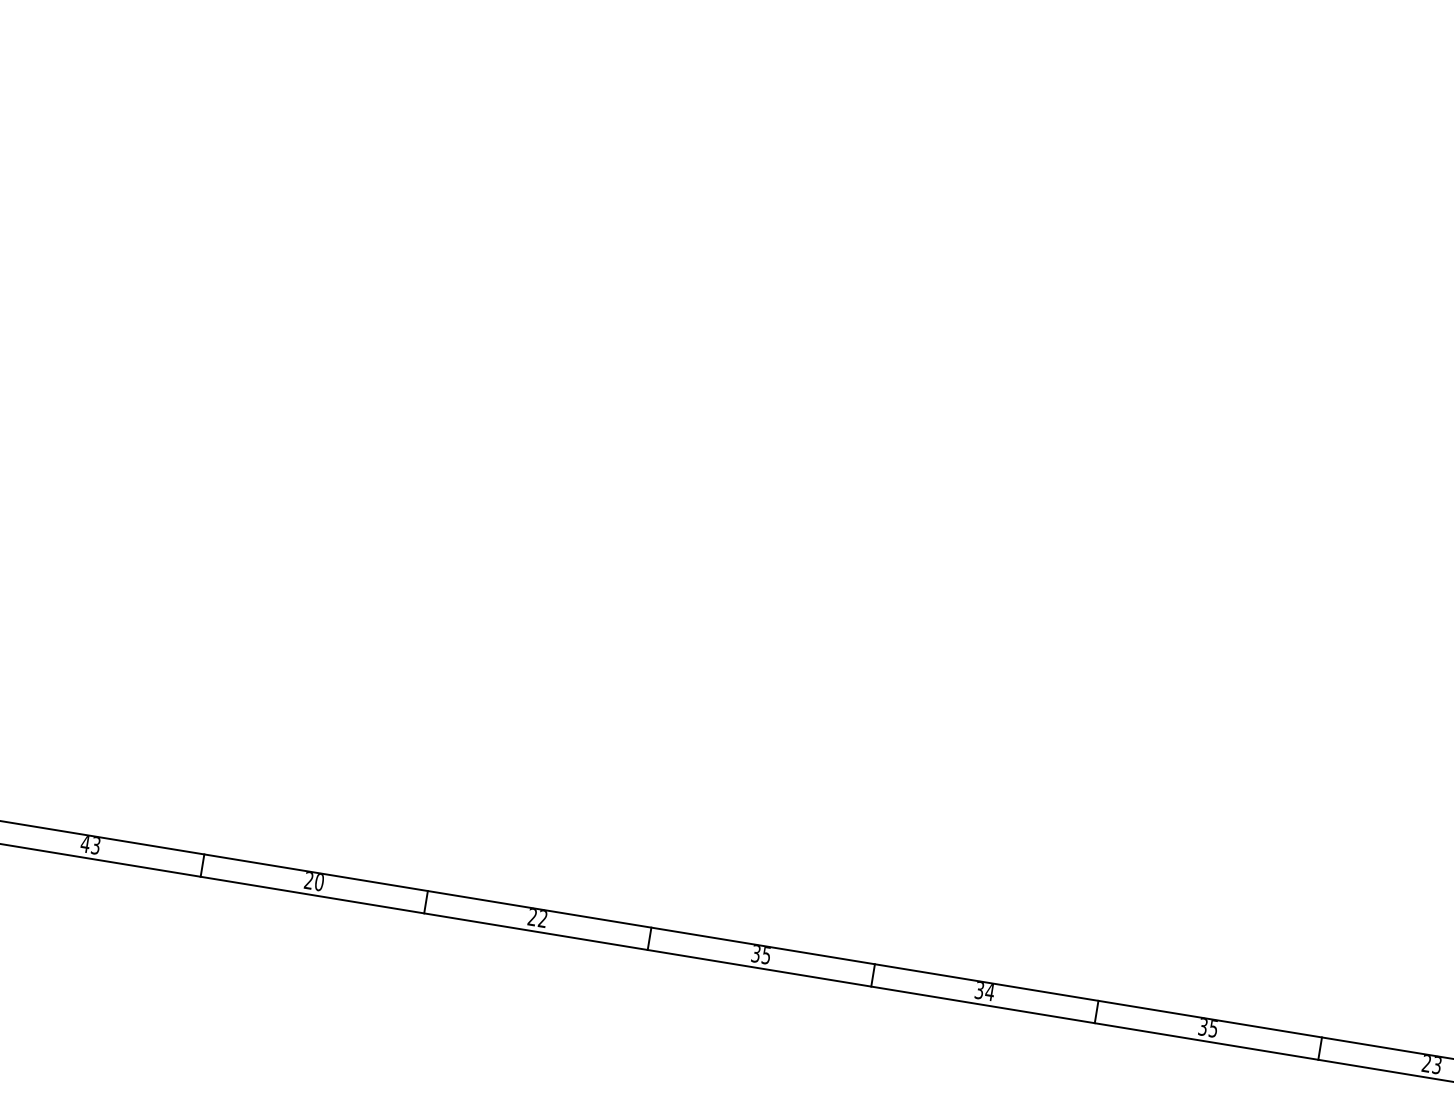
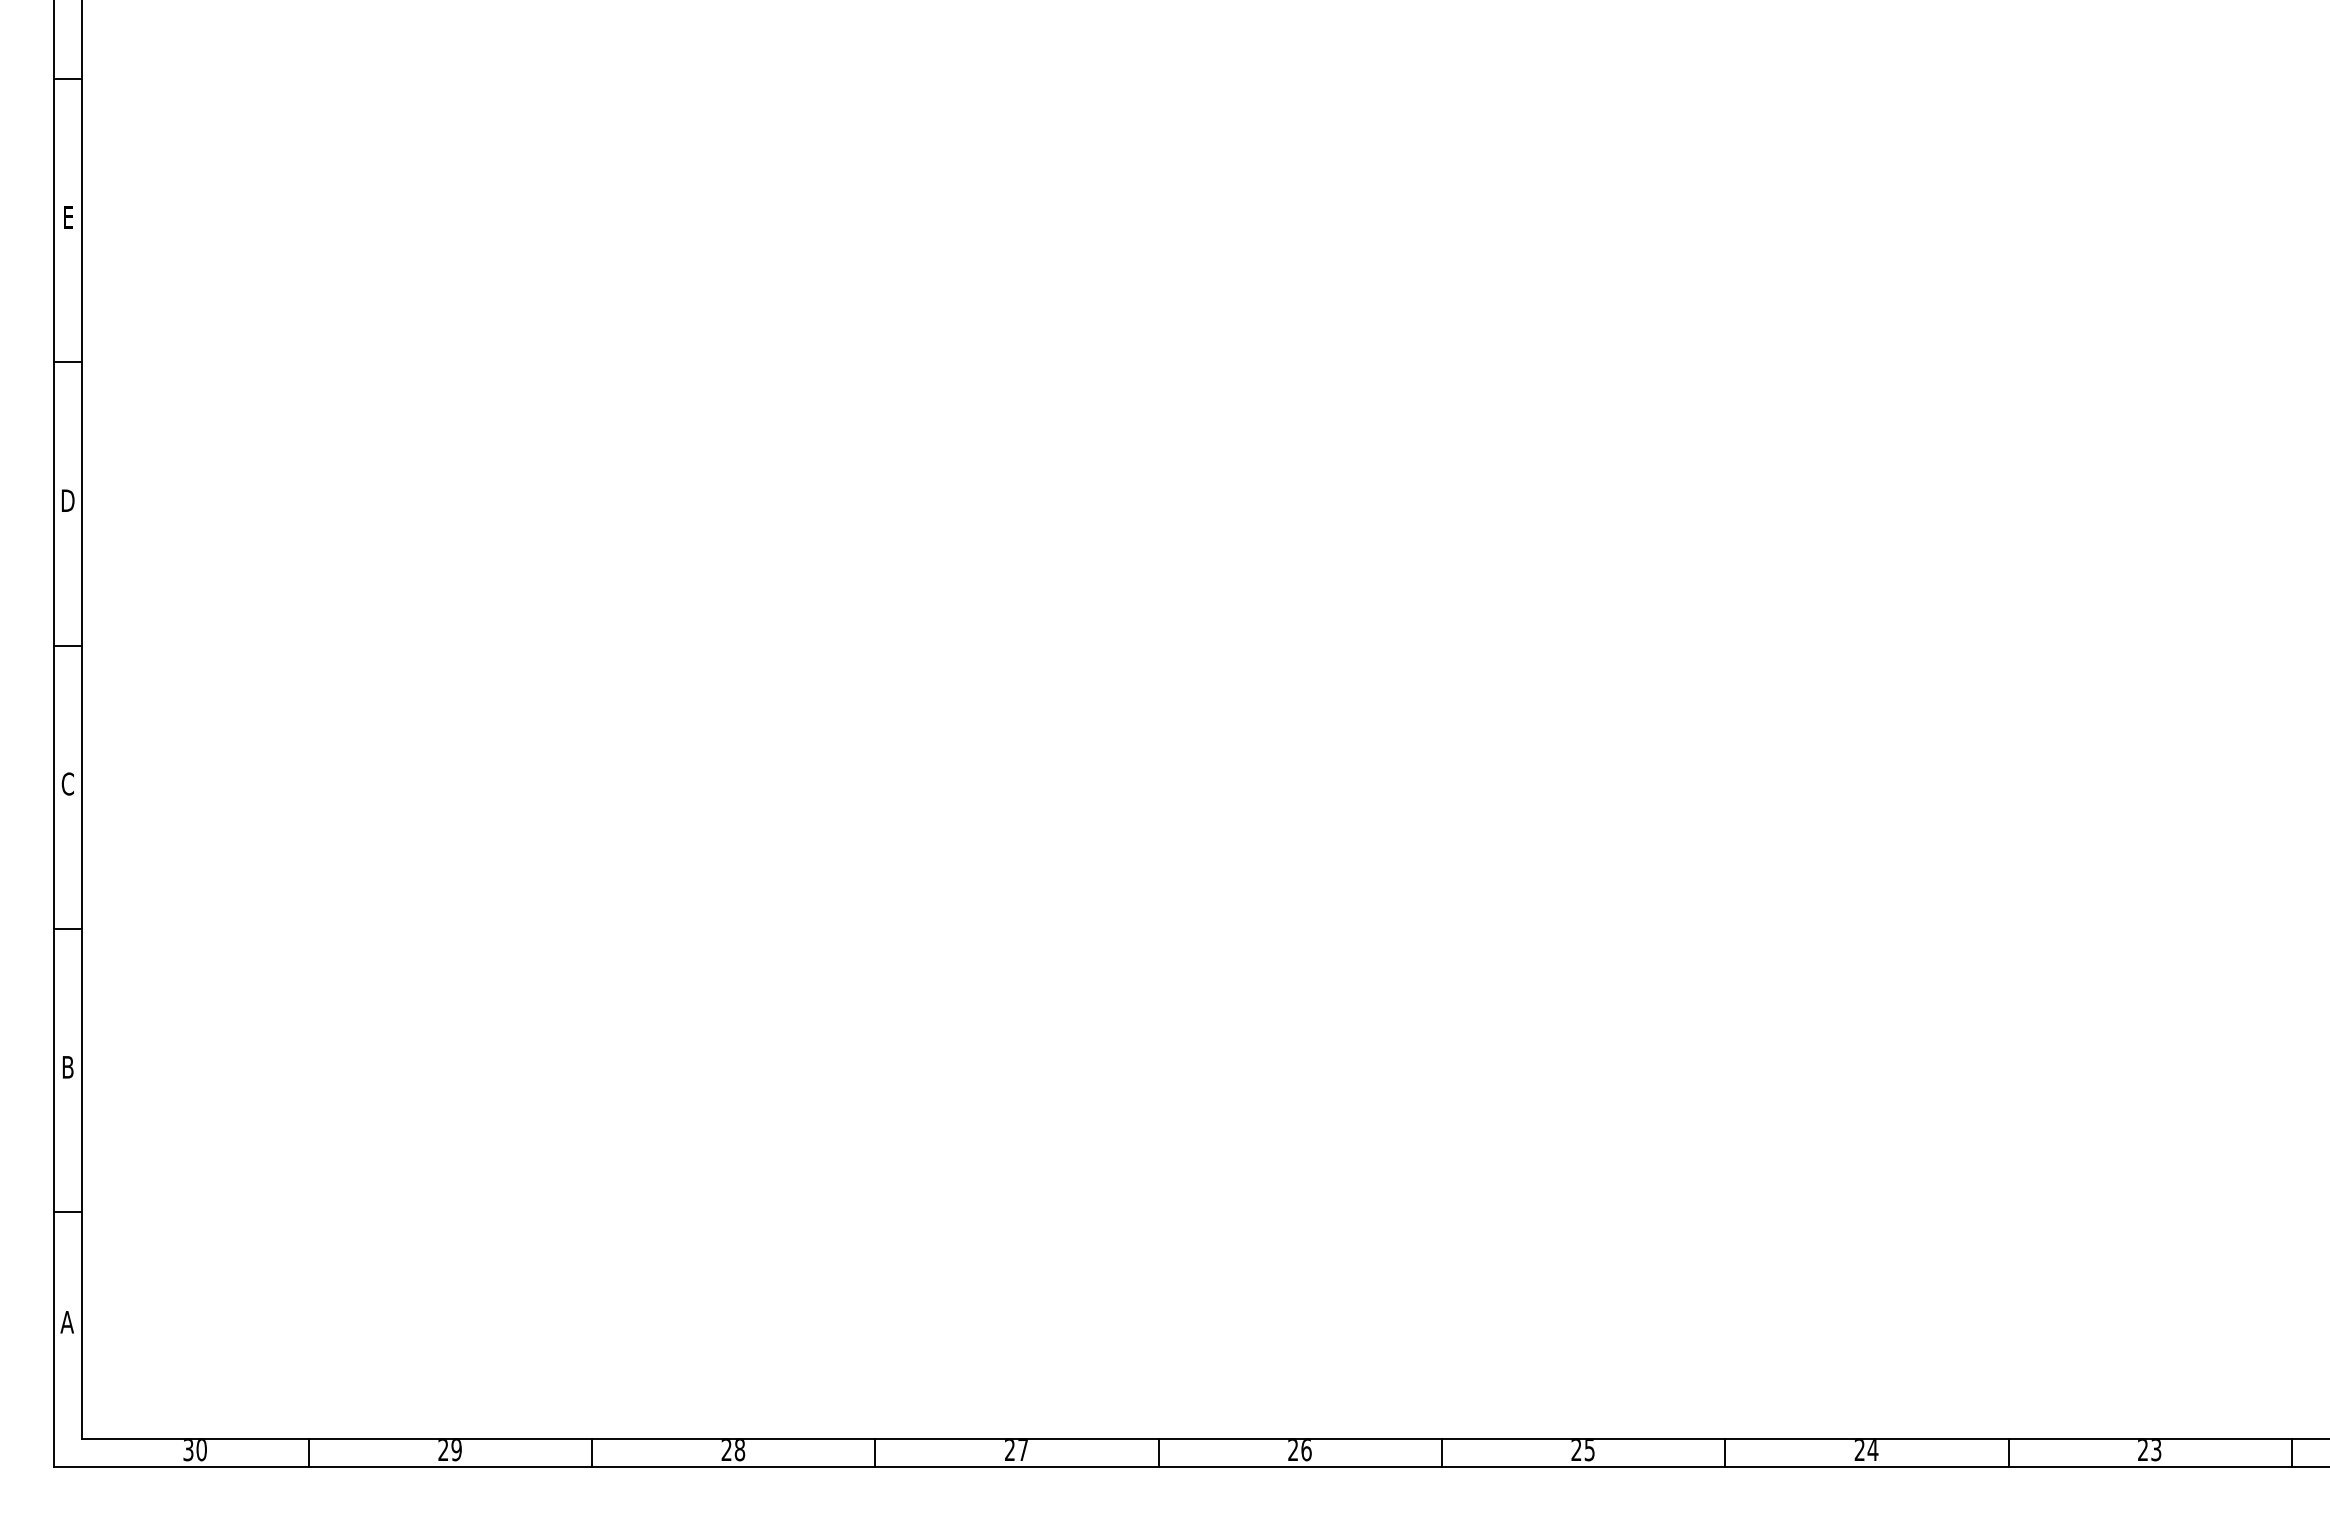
text: (90, 845) -> (449, 1450), 43 -> 29
text: (319, 882) -> (739, 1450), 20 -> 28
text: (542, 919) -> (1022, 1450), 22 -> 27
text: (760, 955) -> (1299, 1450), 35 -> 26
text: (985, 991) -> (1583, 1450), 34 -> 25
text: (1208, 1028) -> (1866, 1450), 35 -> 24

